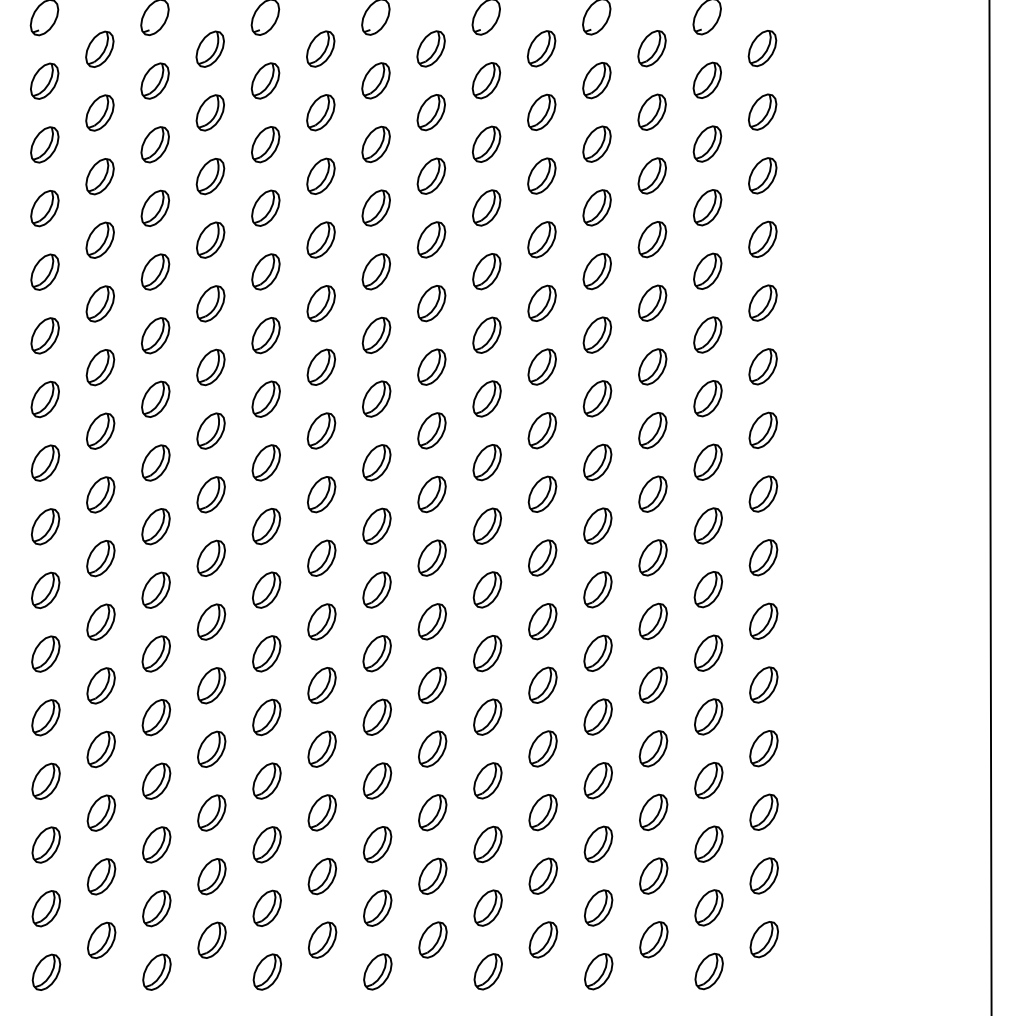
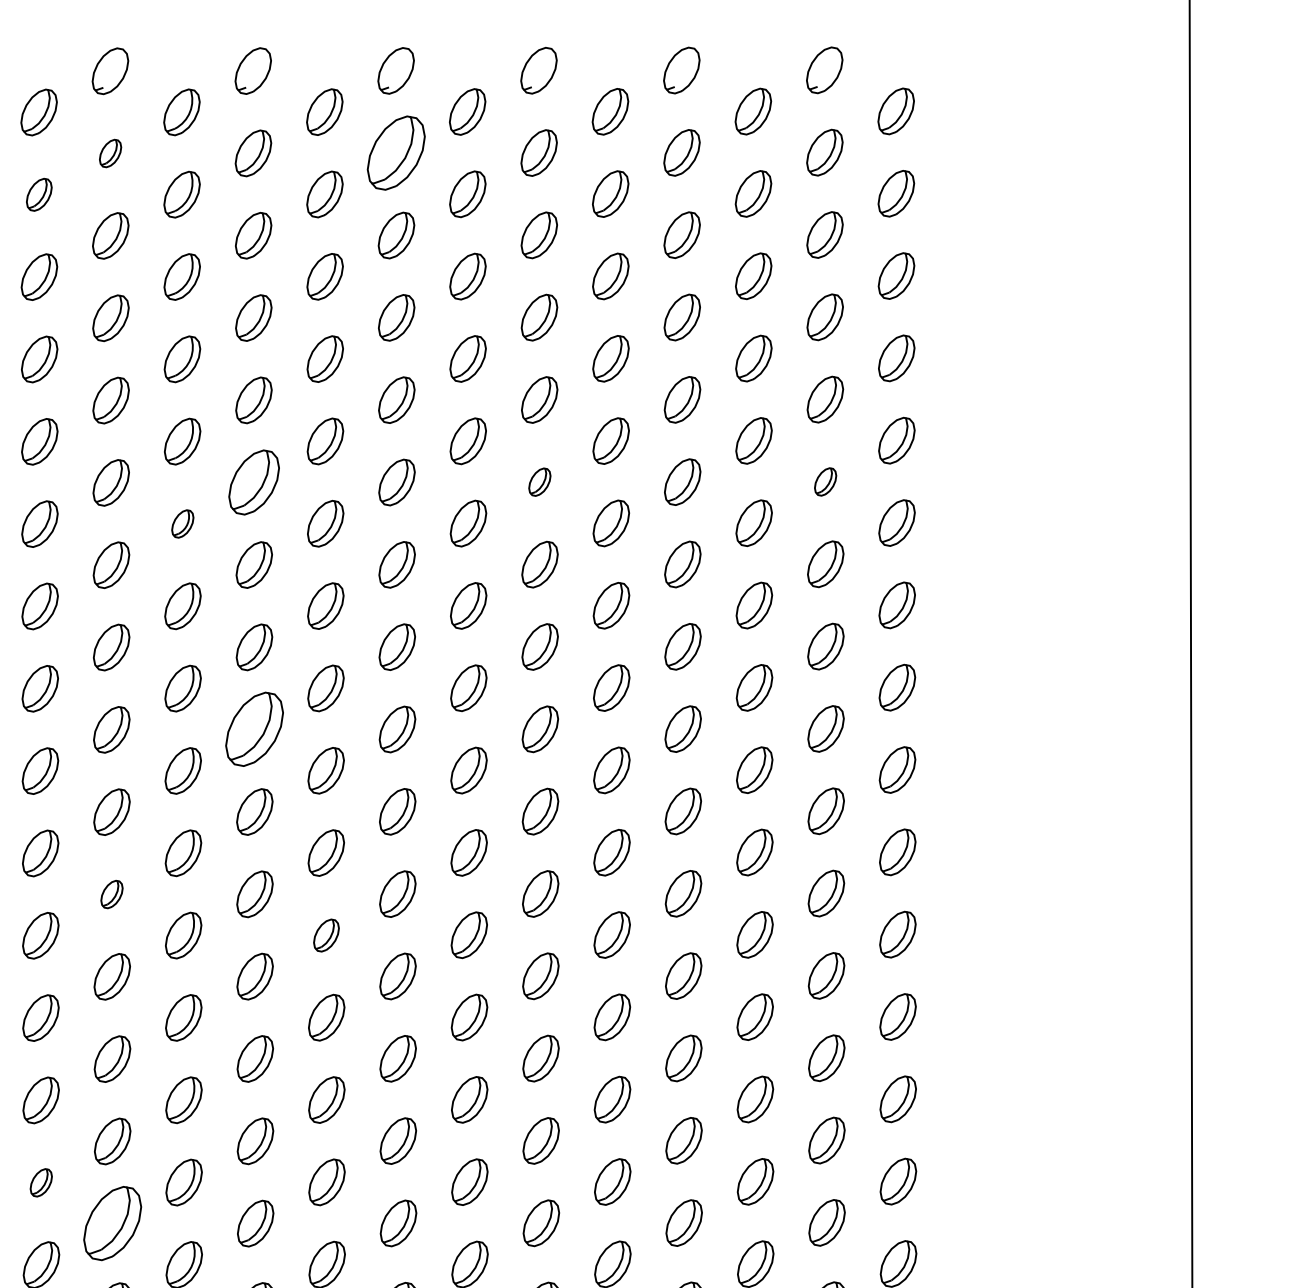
part: (154, 80) -> (109, 152), size x0.6
part: (375, 80) -> (395, 152), size x1.6
part: (99, 112) -> (38, 194), size x0.7
part: (486, 334) -> (539, 481), size x0.6
part: (707, 334) -> (825, 481), size x0.6
part: (265, 335) -> (253, 482), size x1.4
part: (210, 367) -> (182, 523), size x0.6
part: (266, 526) -> (254, 729), size x1.6
part: (155, 653) -> (111, 893), size x0.6
part: (321, 685) -> (325, 935), size x0.7
part: (101, 876) -> (41, 1182), size x0.6
part: (156, 908) -> (112, 1223), size x1.6

